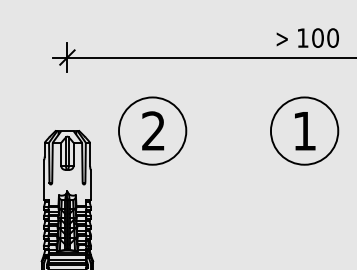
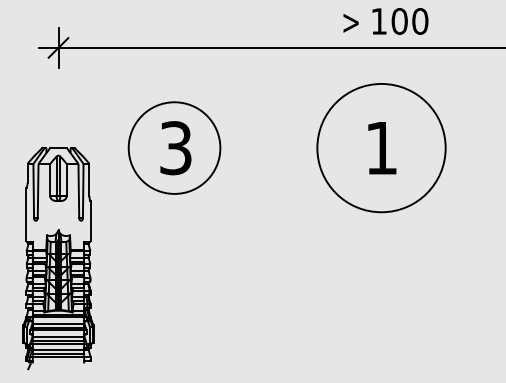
circle: (304, 130) -> (381, 147), size x1.4
text: (153, 131) -> (175, 148), 2 -> 3

